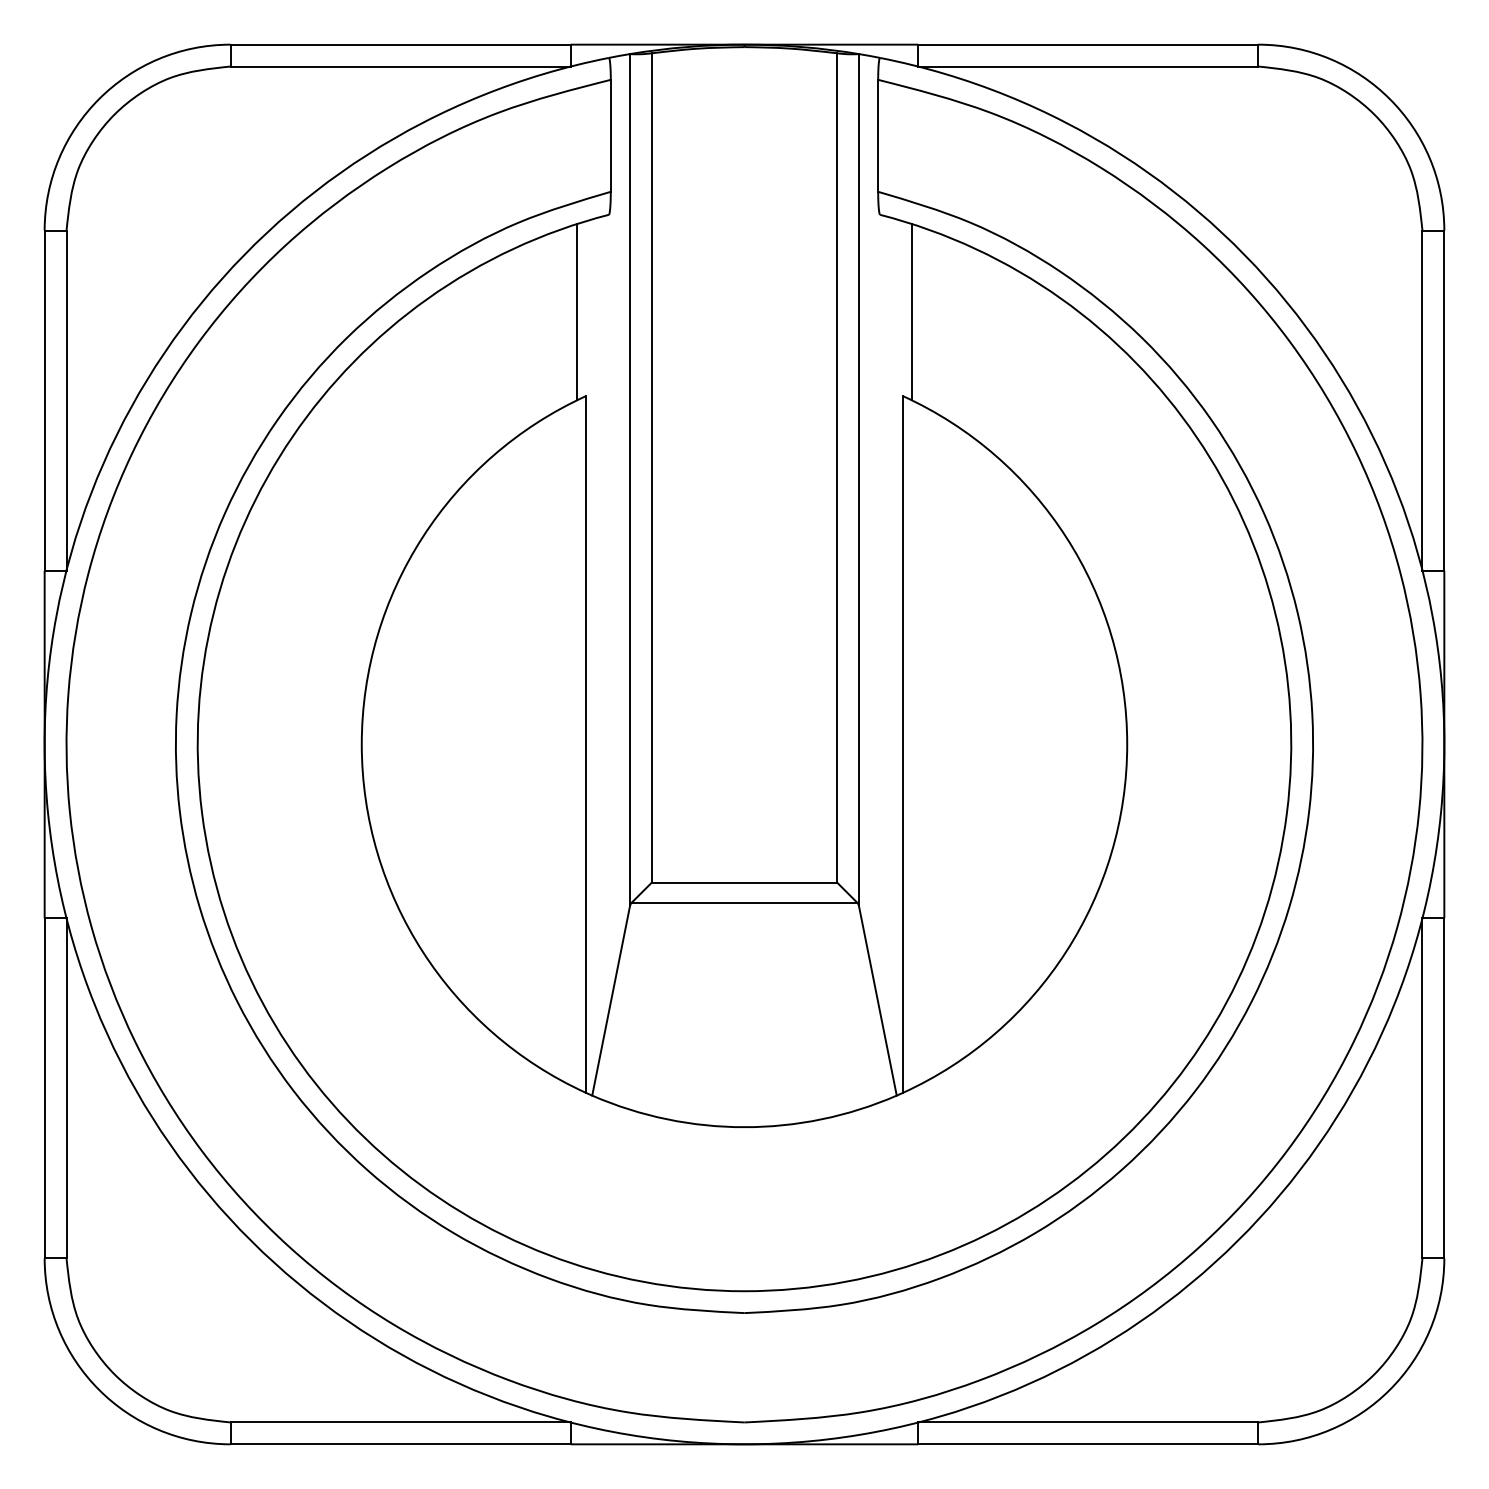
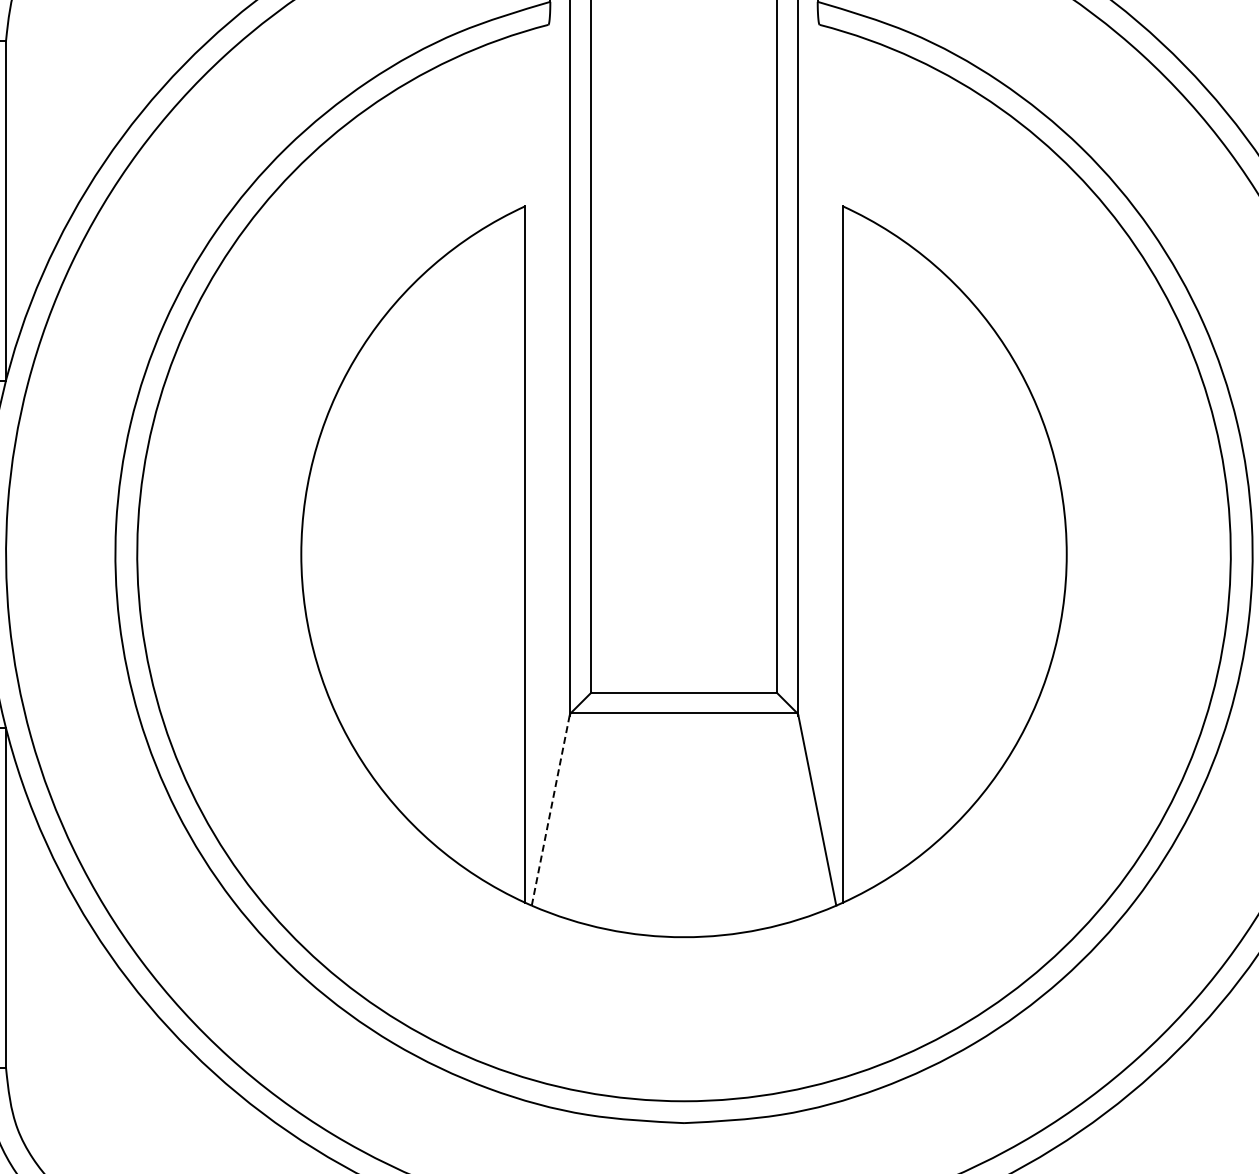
line: (576, 312) -> (516, 122), removed
line: (912, 312) -> (852, 122), removed
line: (611, 1000) -> (551, 810), solid -> dashed

